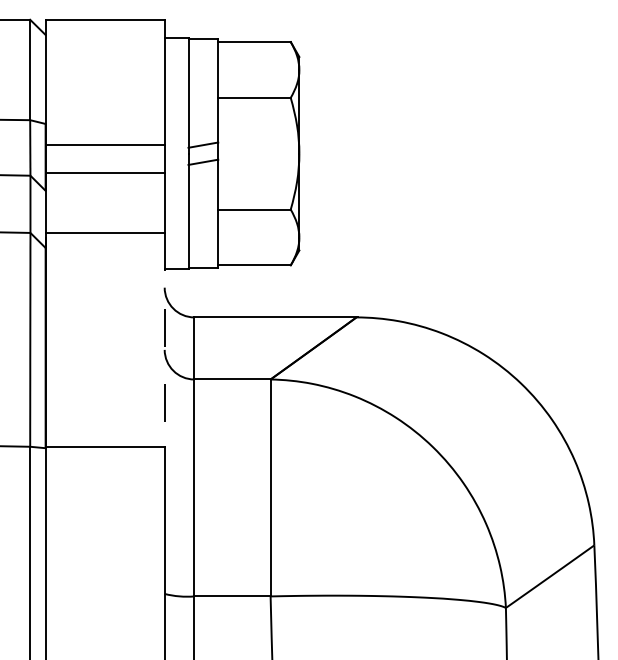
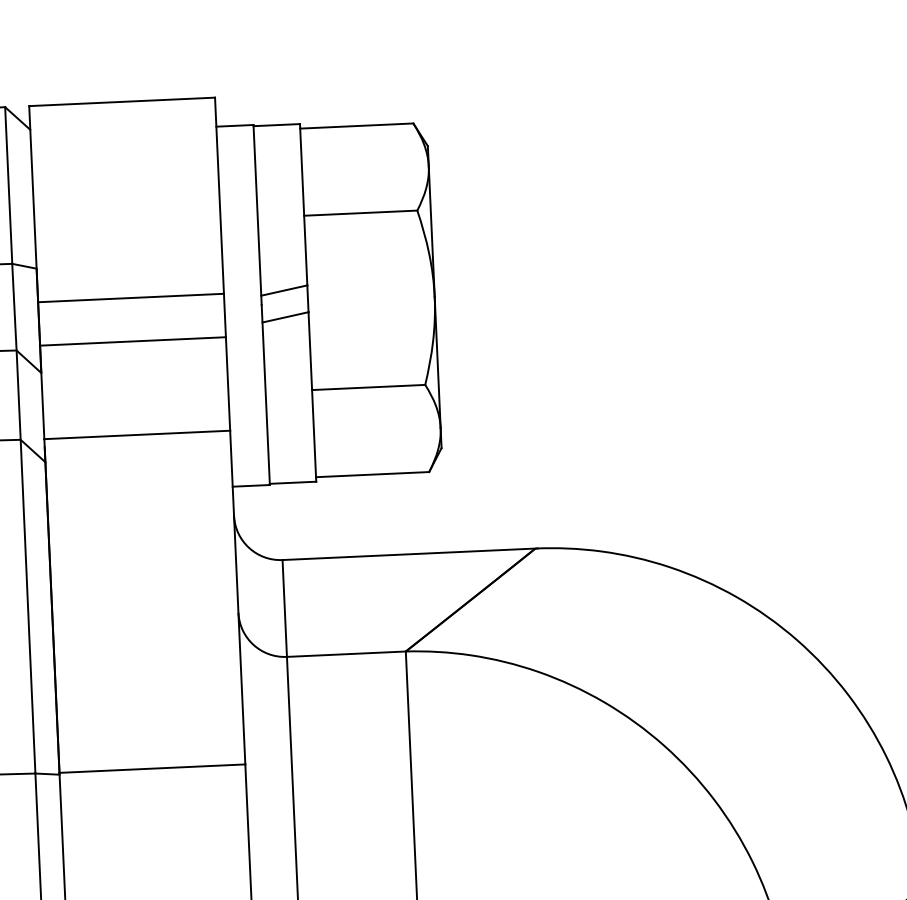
line: (164, 340) -> (237, 598), dashed -> solid

